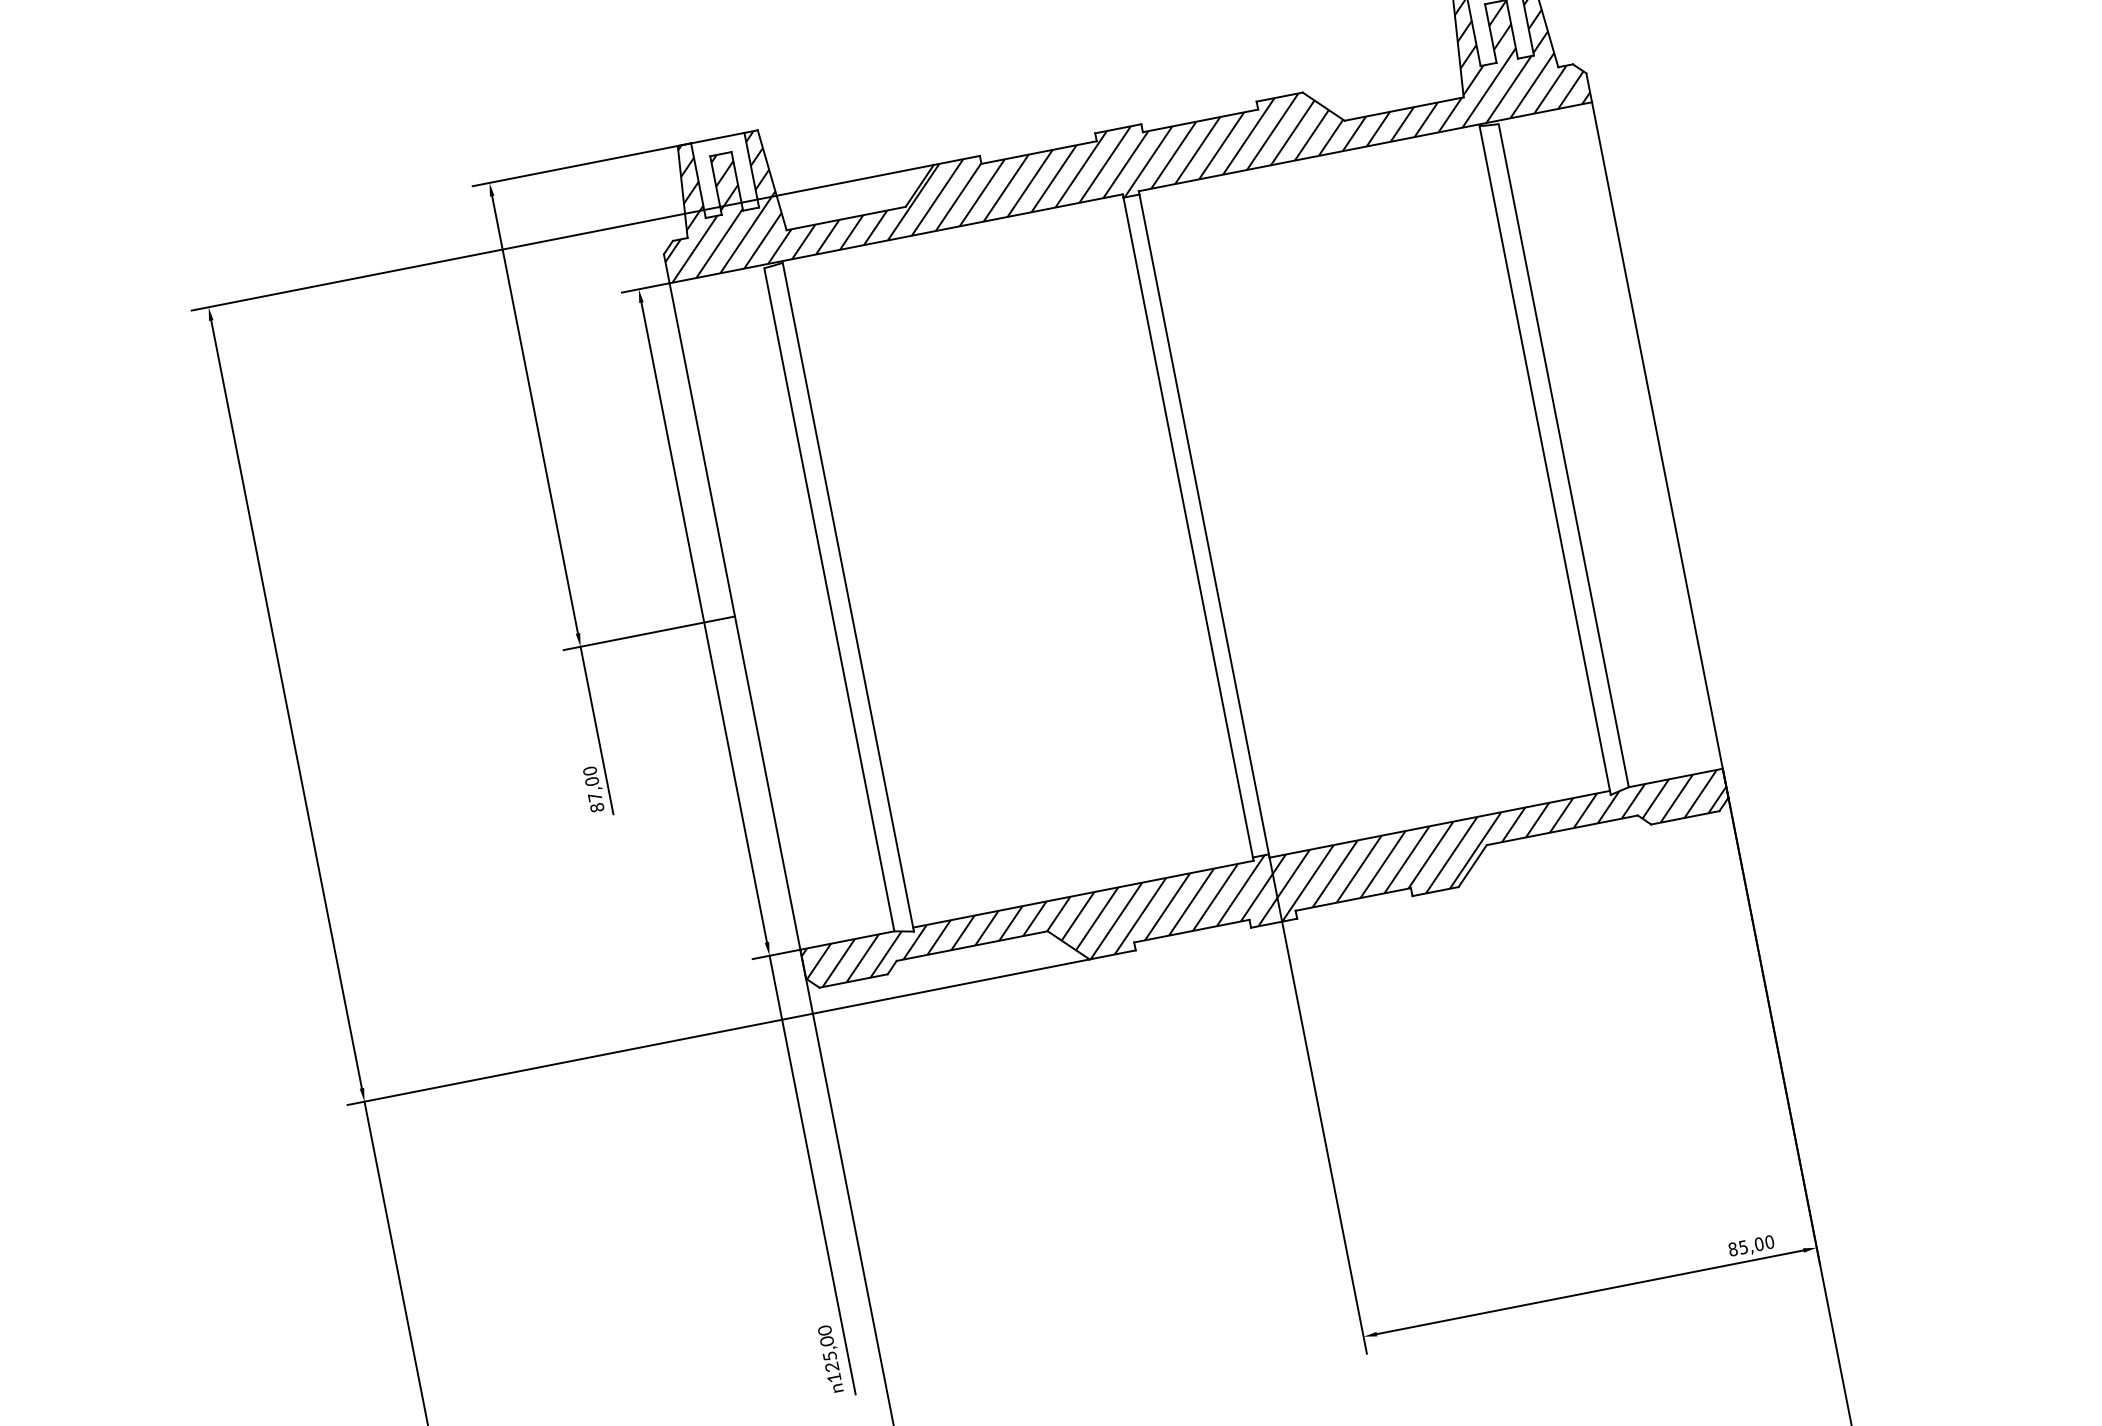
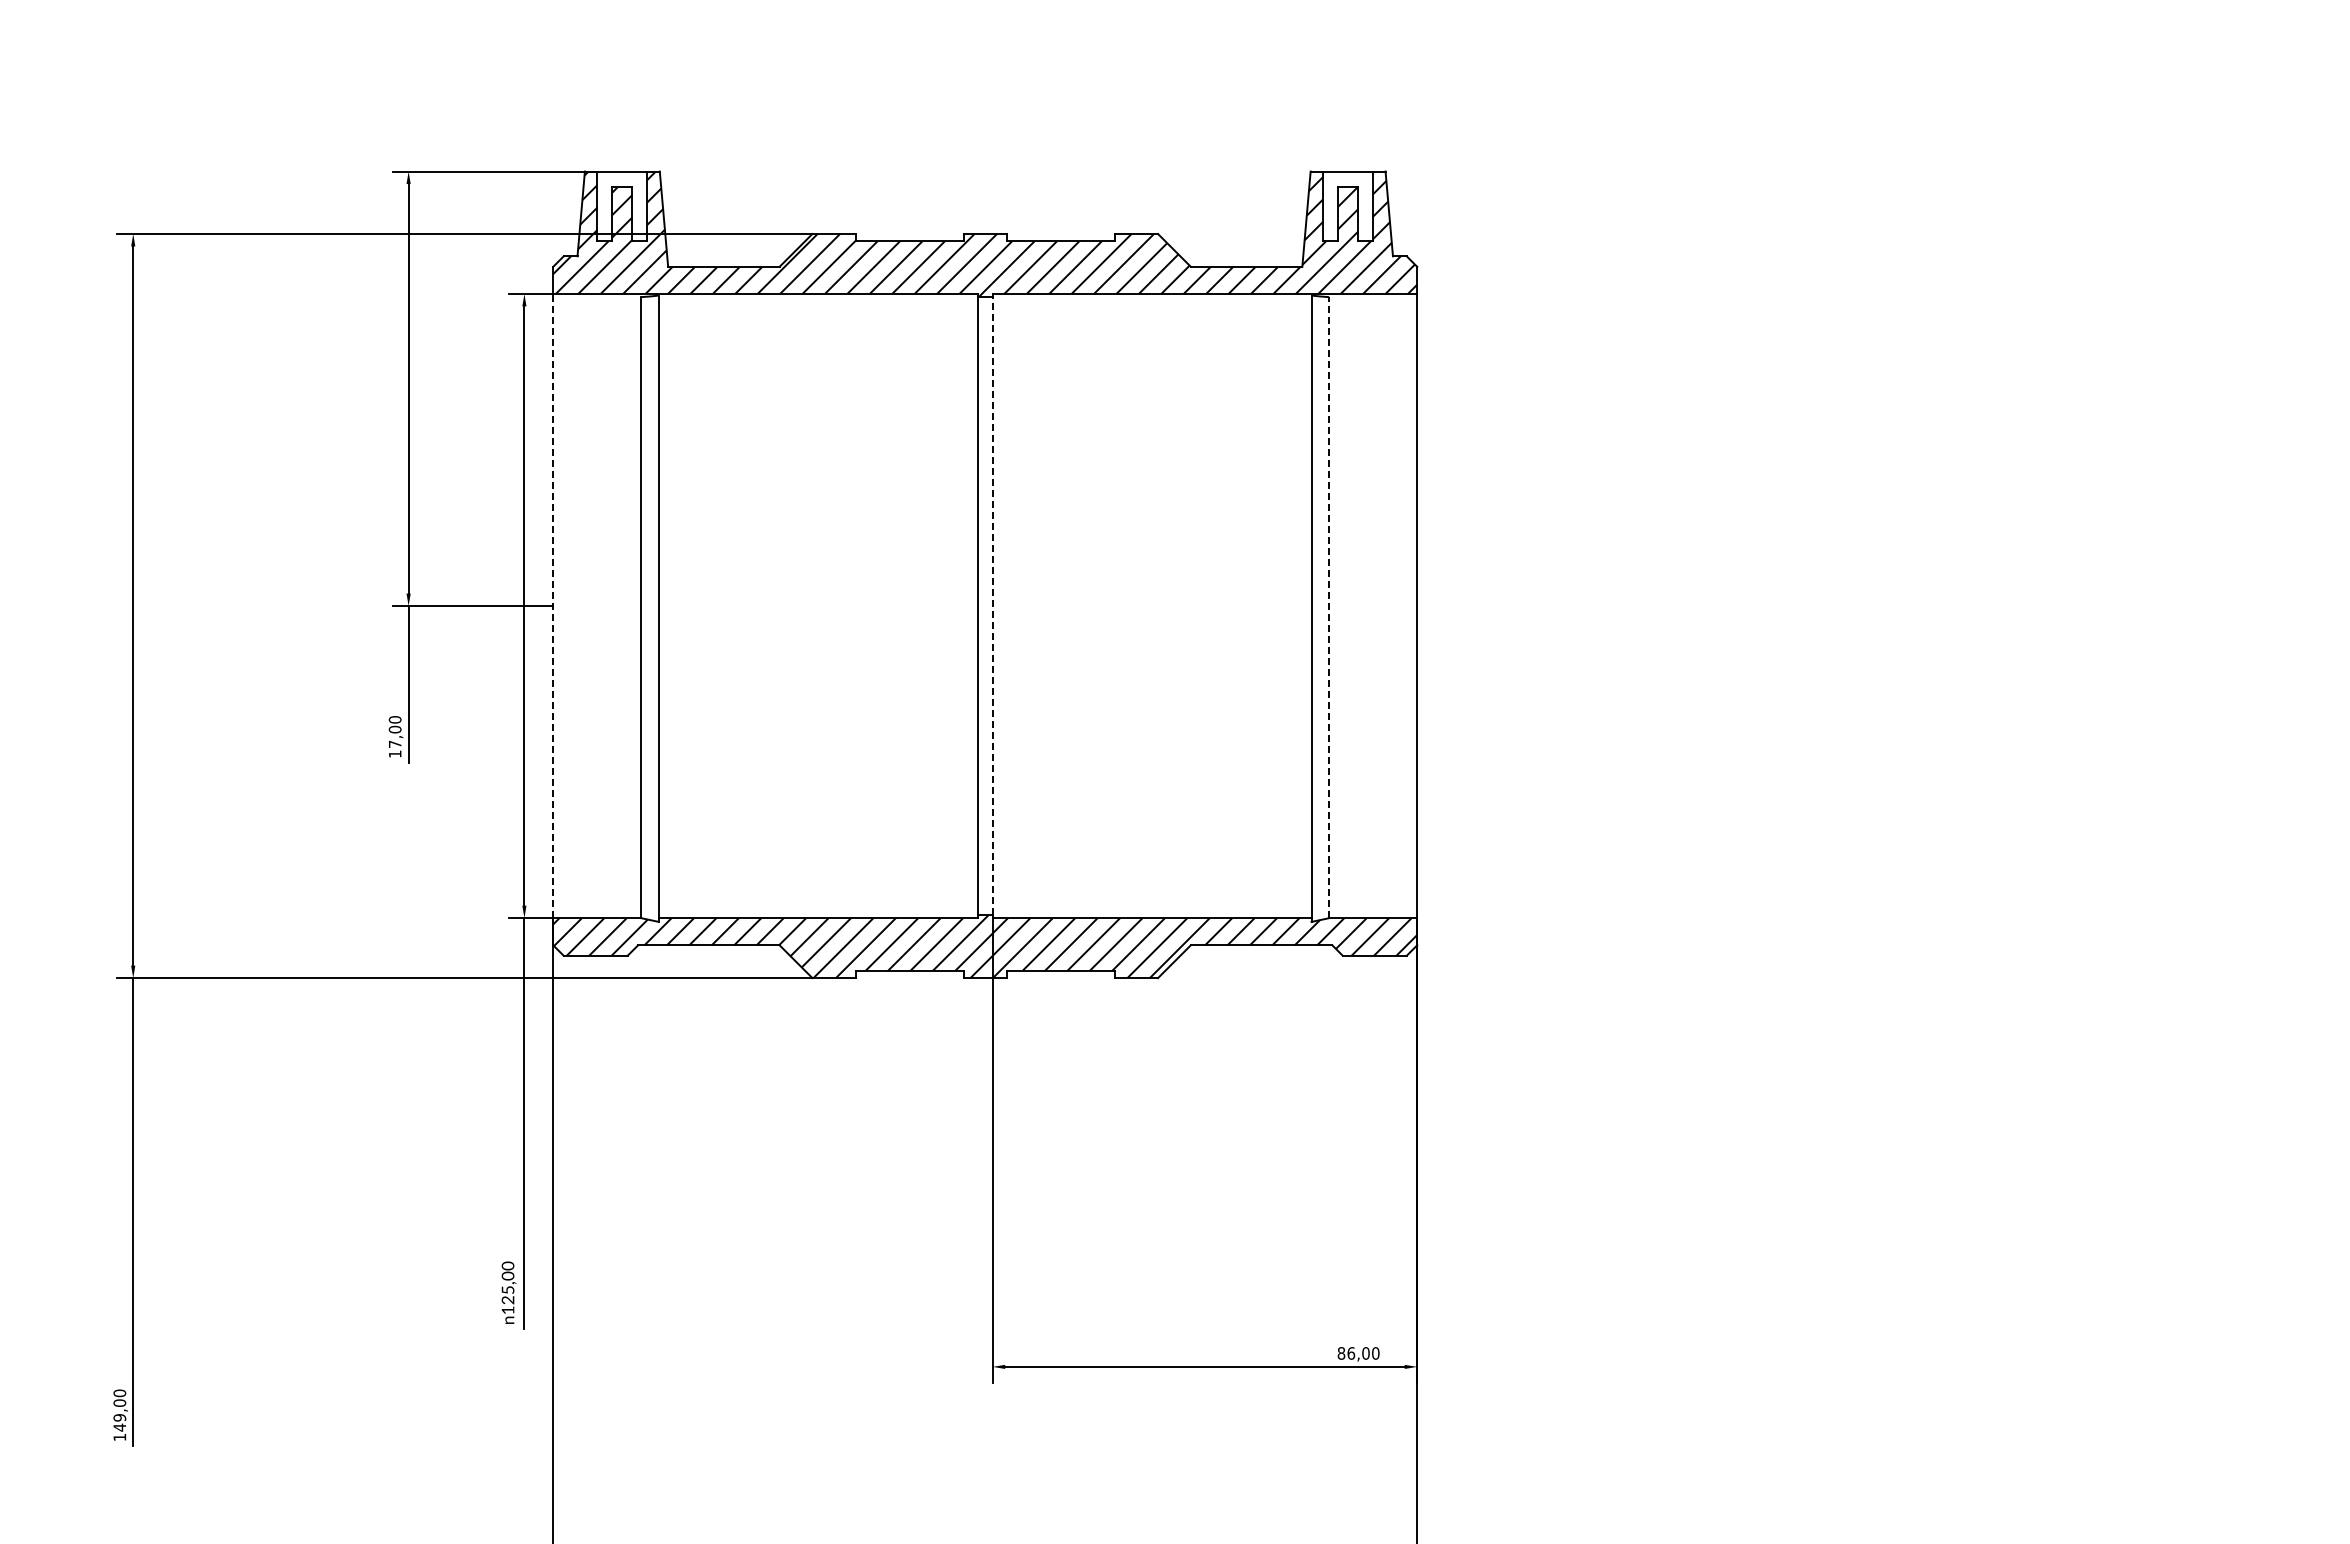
line: (1564, 455) -> (1329, 607), solid -> dashed
line: (1203, 523) -> (992, 605), solid -> dashed
line: (735, 615) -> (553, 605), solid -> dashed
text: (596, 807) -> (394, 753), 87,00 -> 17,00
text: (1743, 1247) -> (1351, 1353), 85,00 -> 86,00

